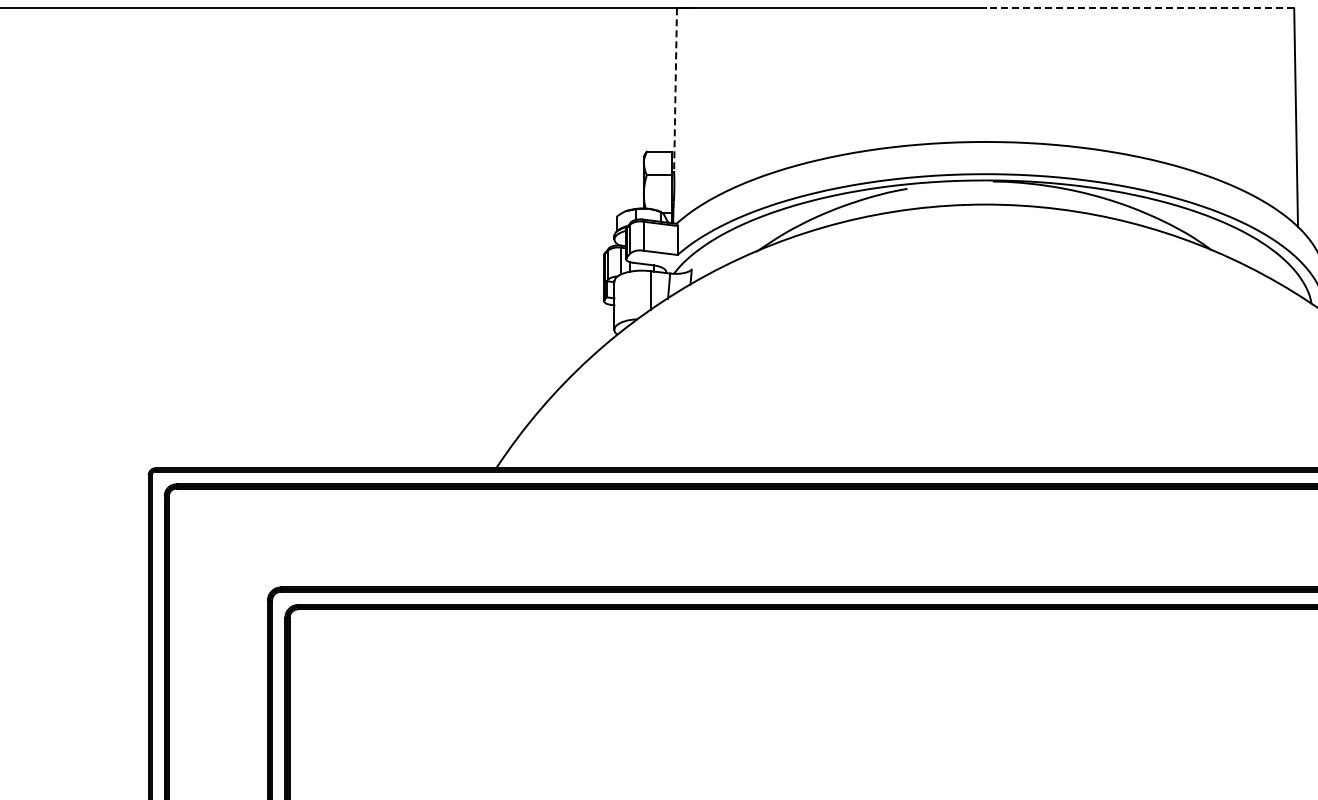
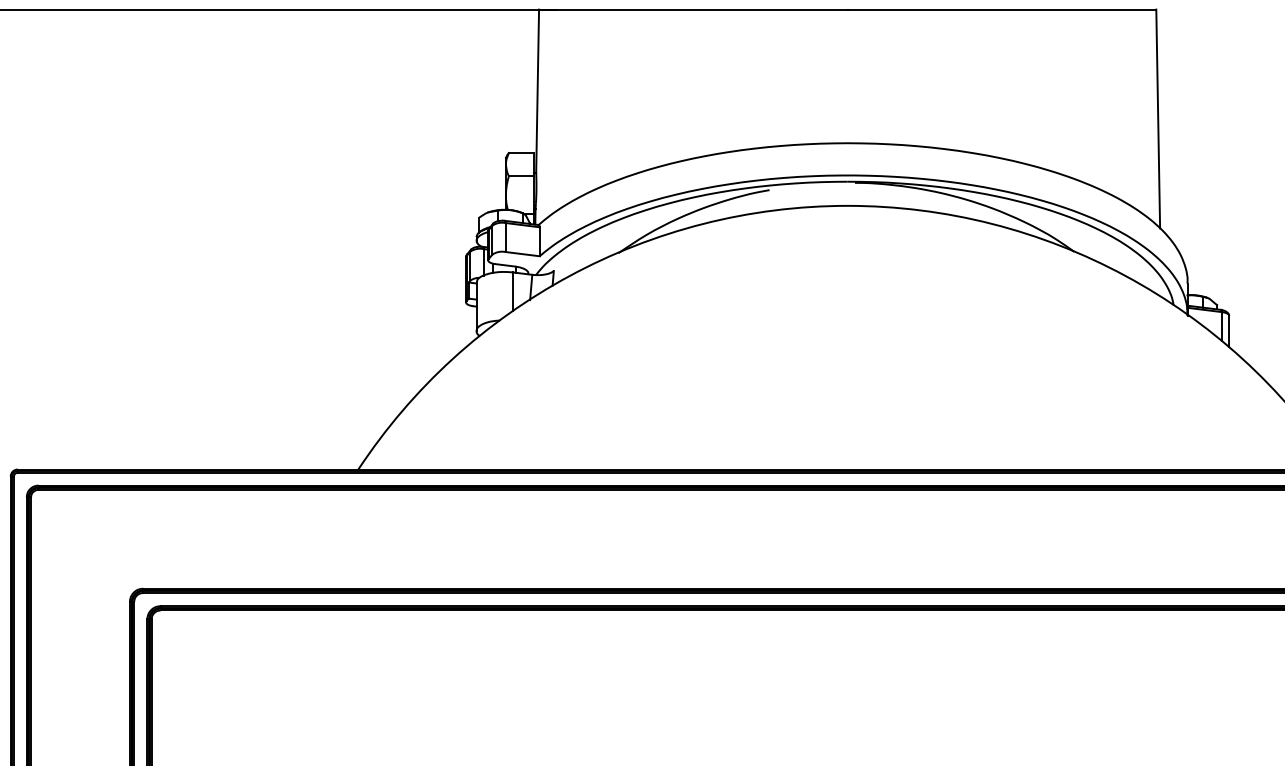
line: (1139, 8) -> (1001, 9), dashed -> solid
line: (675, 89) -> (537, 90), dashed -> solid

